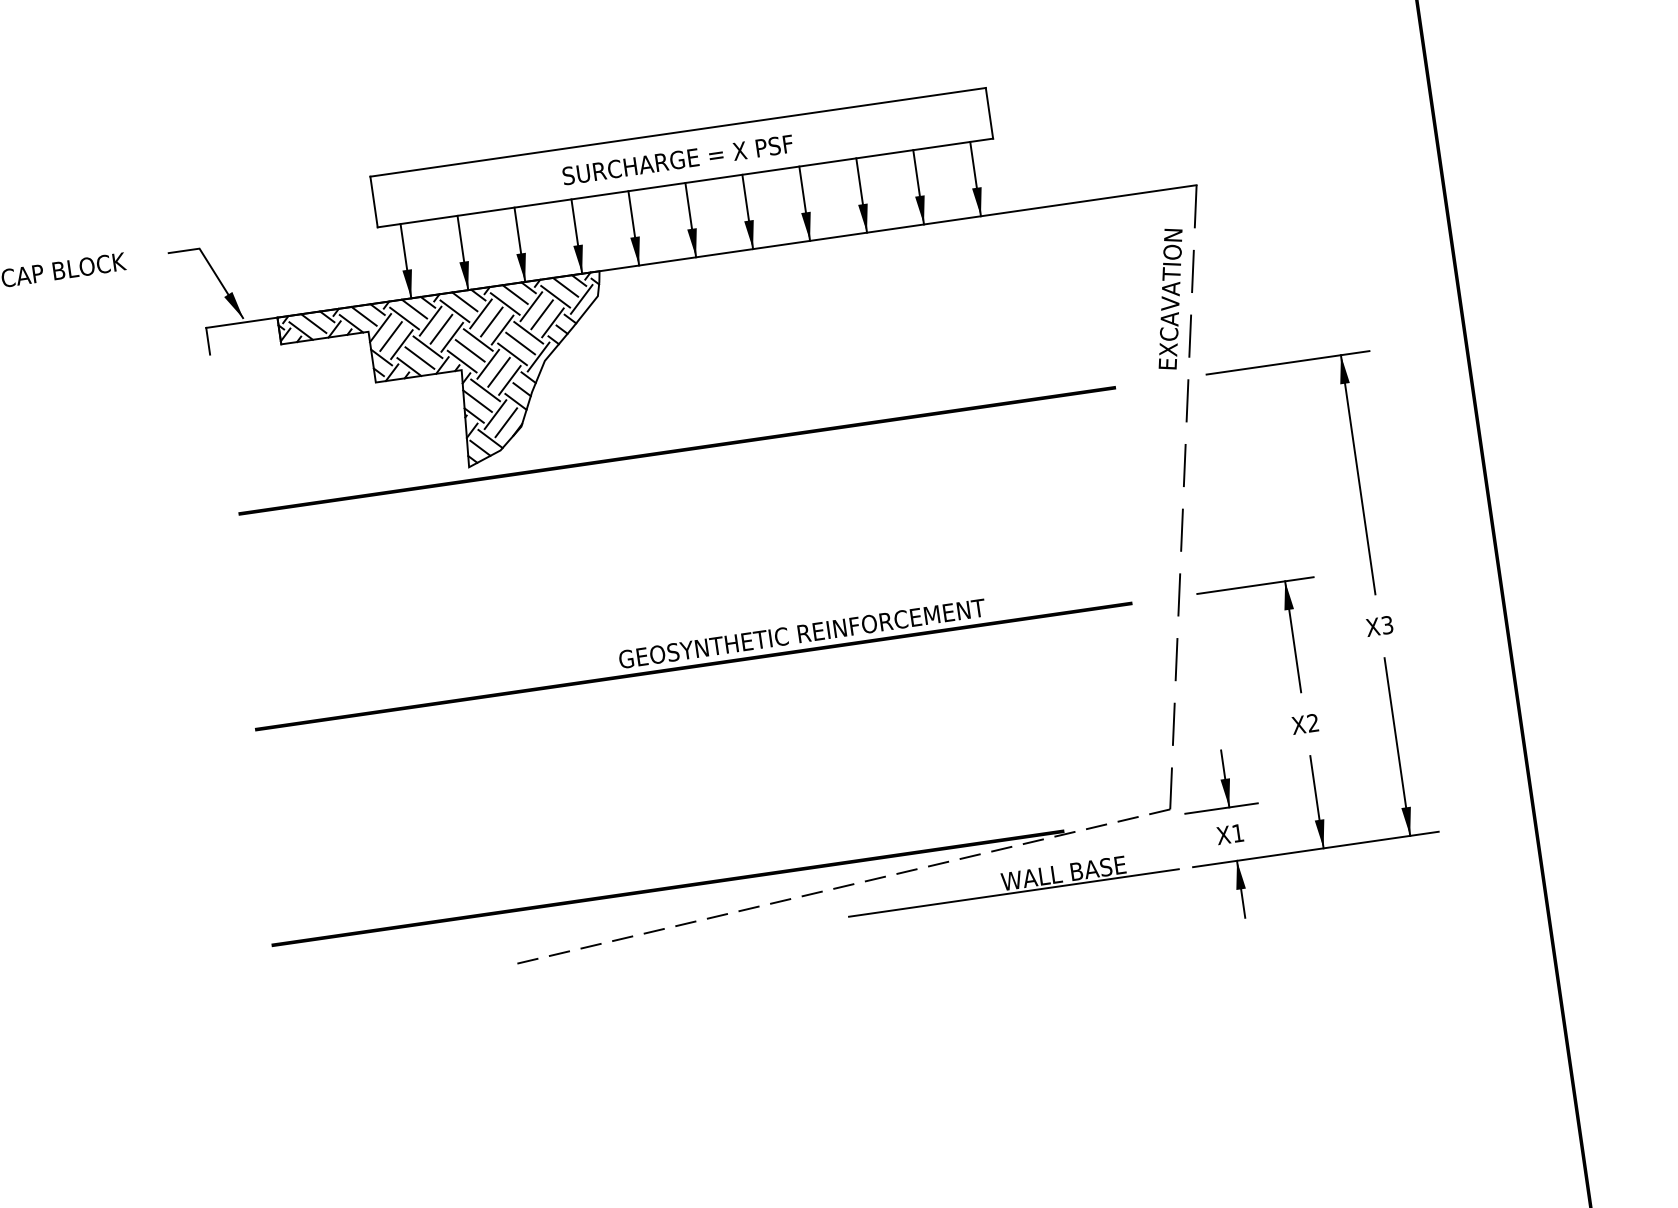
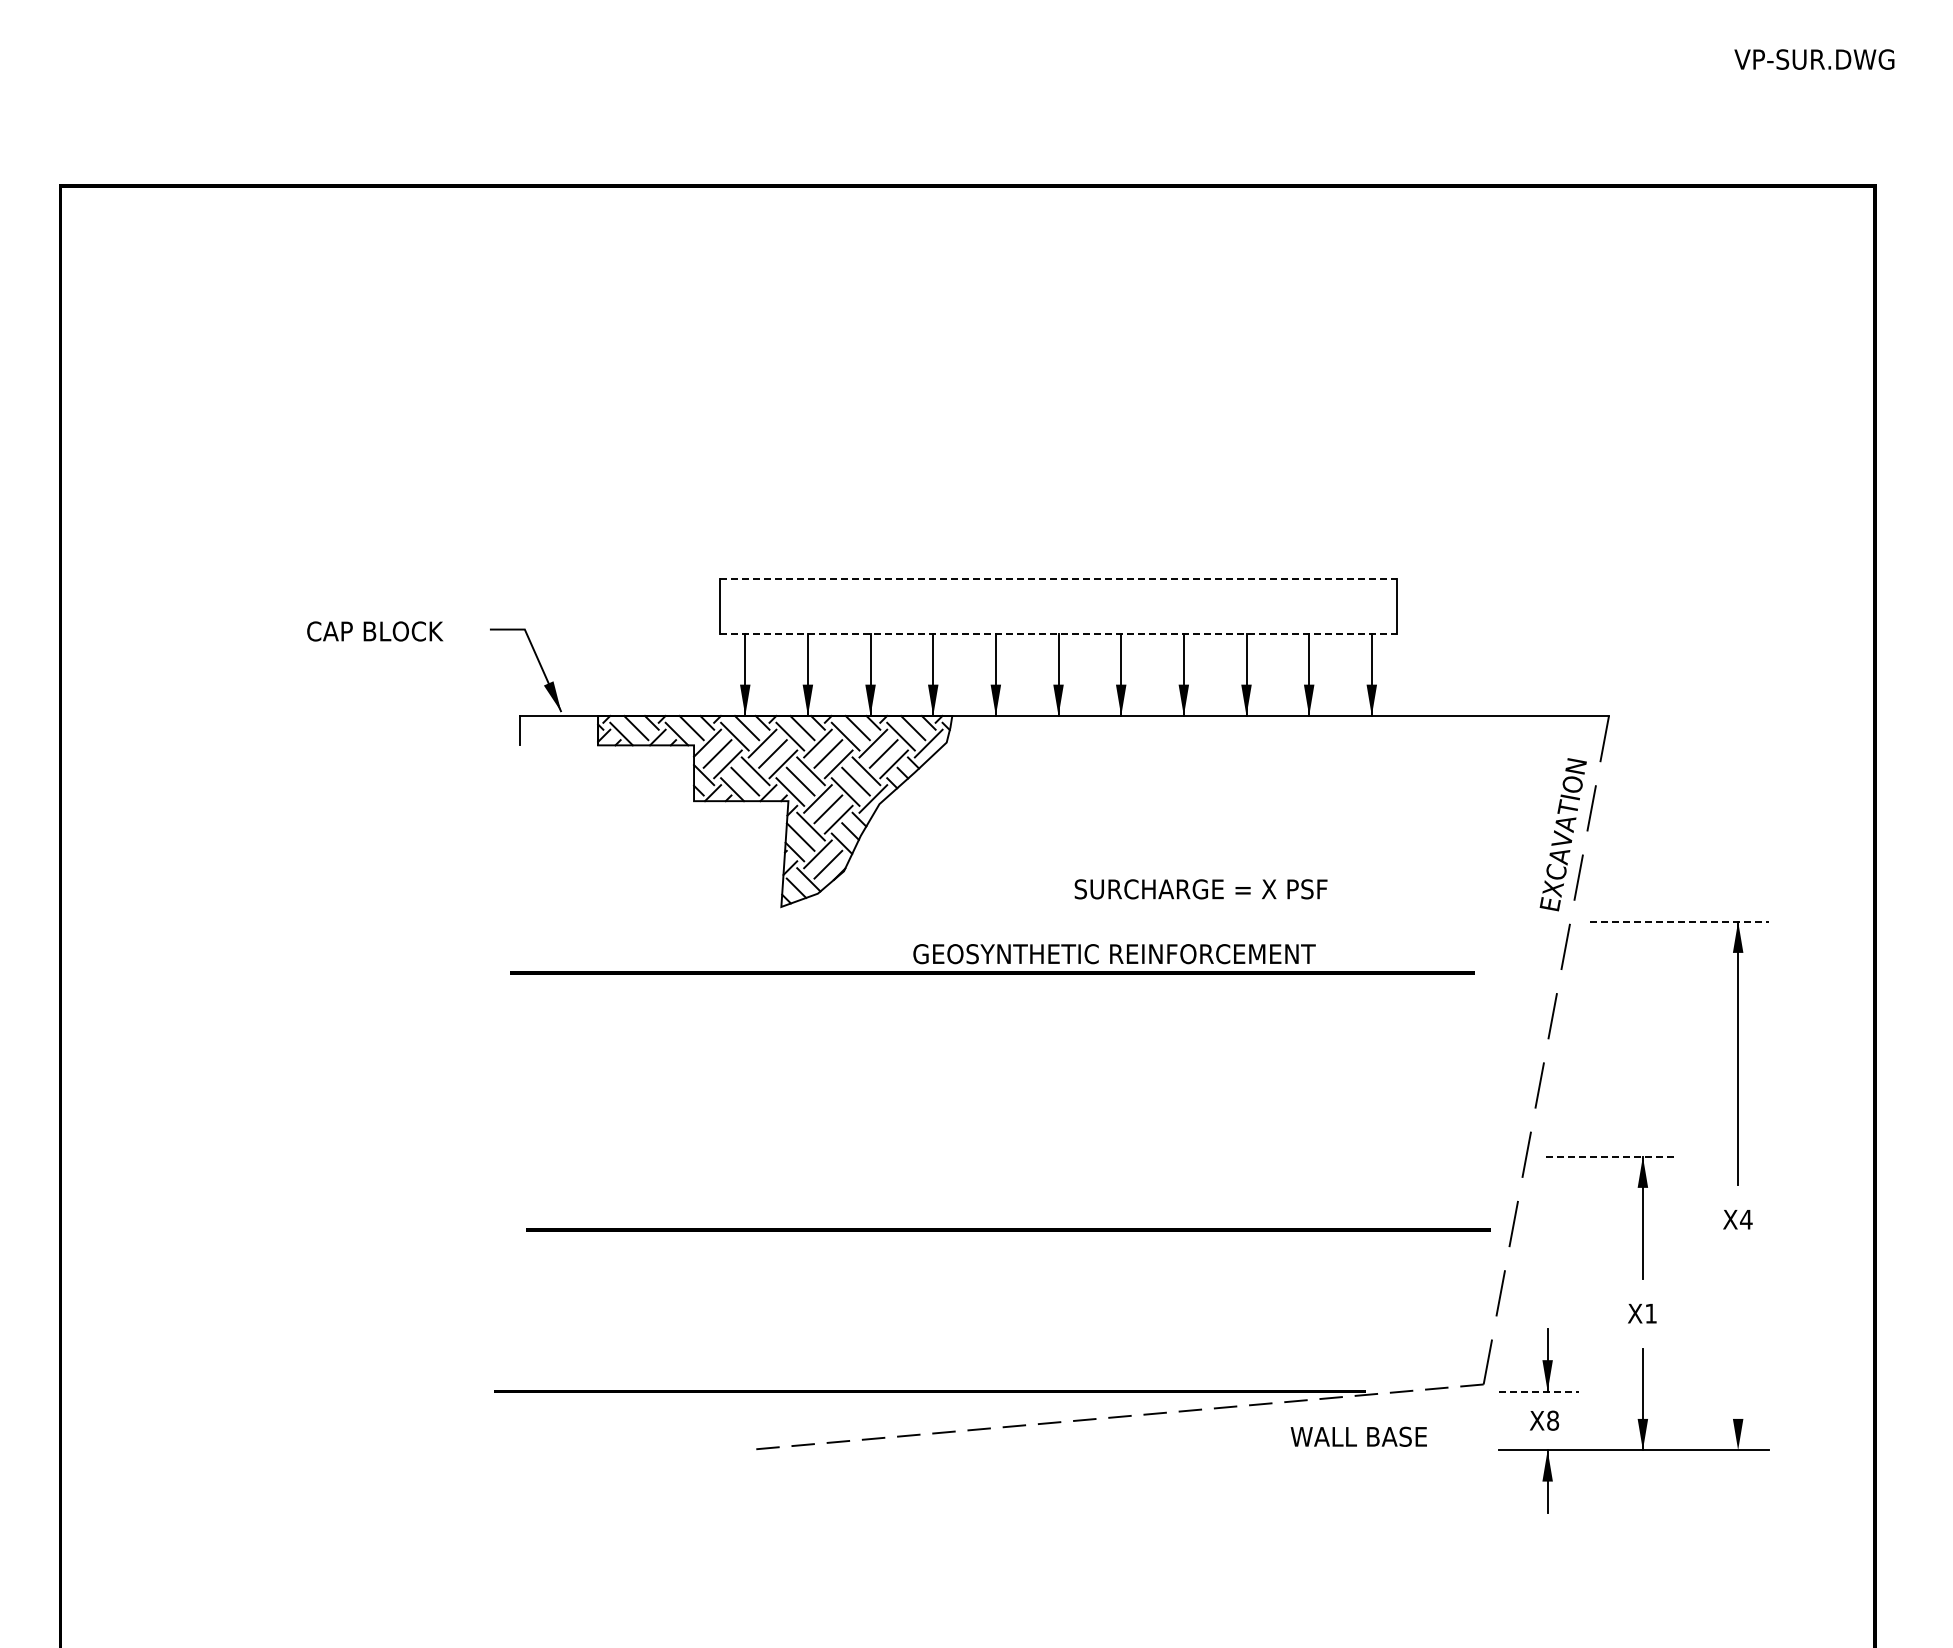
line: (678, 132) -> (1059, 578), solid -> dashed
text: (677, 160) -> (1200, 889), moved
line: (686, 183) -> (1059, 634), solid -> dashed
line: (1287, 362) -> (1679, 921), solid -> dashed
line: (677, 450) -> (1008, 1229), moved
line: (1255, 585) -> (1610, 1156), solid -> dashed
text: (1387, 624) -> (1746, 1219), X3 -> X4
text: (692, 654) -> (992, 959), moved
text: (1312, 723) -> (1650, 1313), X2 -> X1
line: (1397, 746) -> (1738, 1352), removed
line: (1221, 808) -> (1539, 1391), solid -> dashed
text: (1238, 833) -> (1553, 1420), X1 -> X8
line: (1013, 893) -> (1301, 1450), removed

